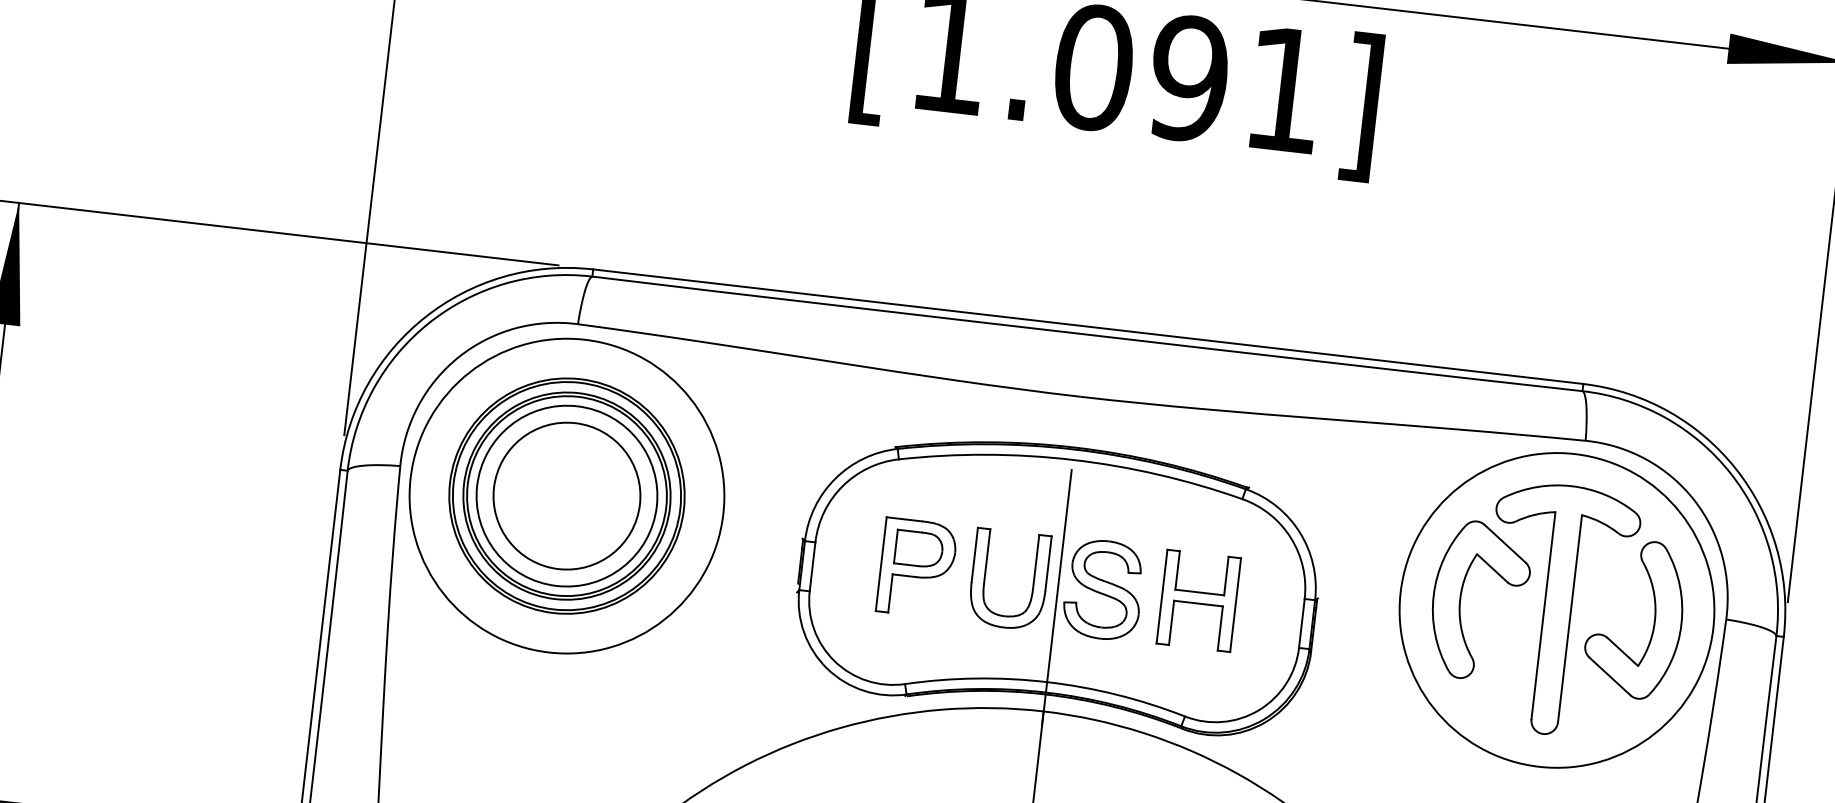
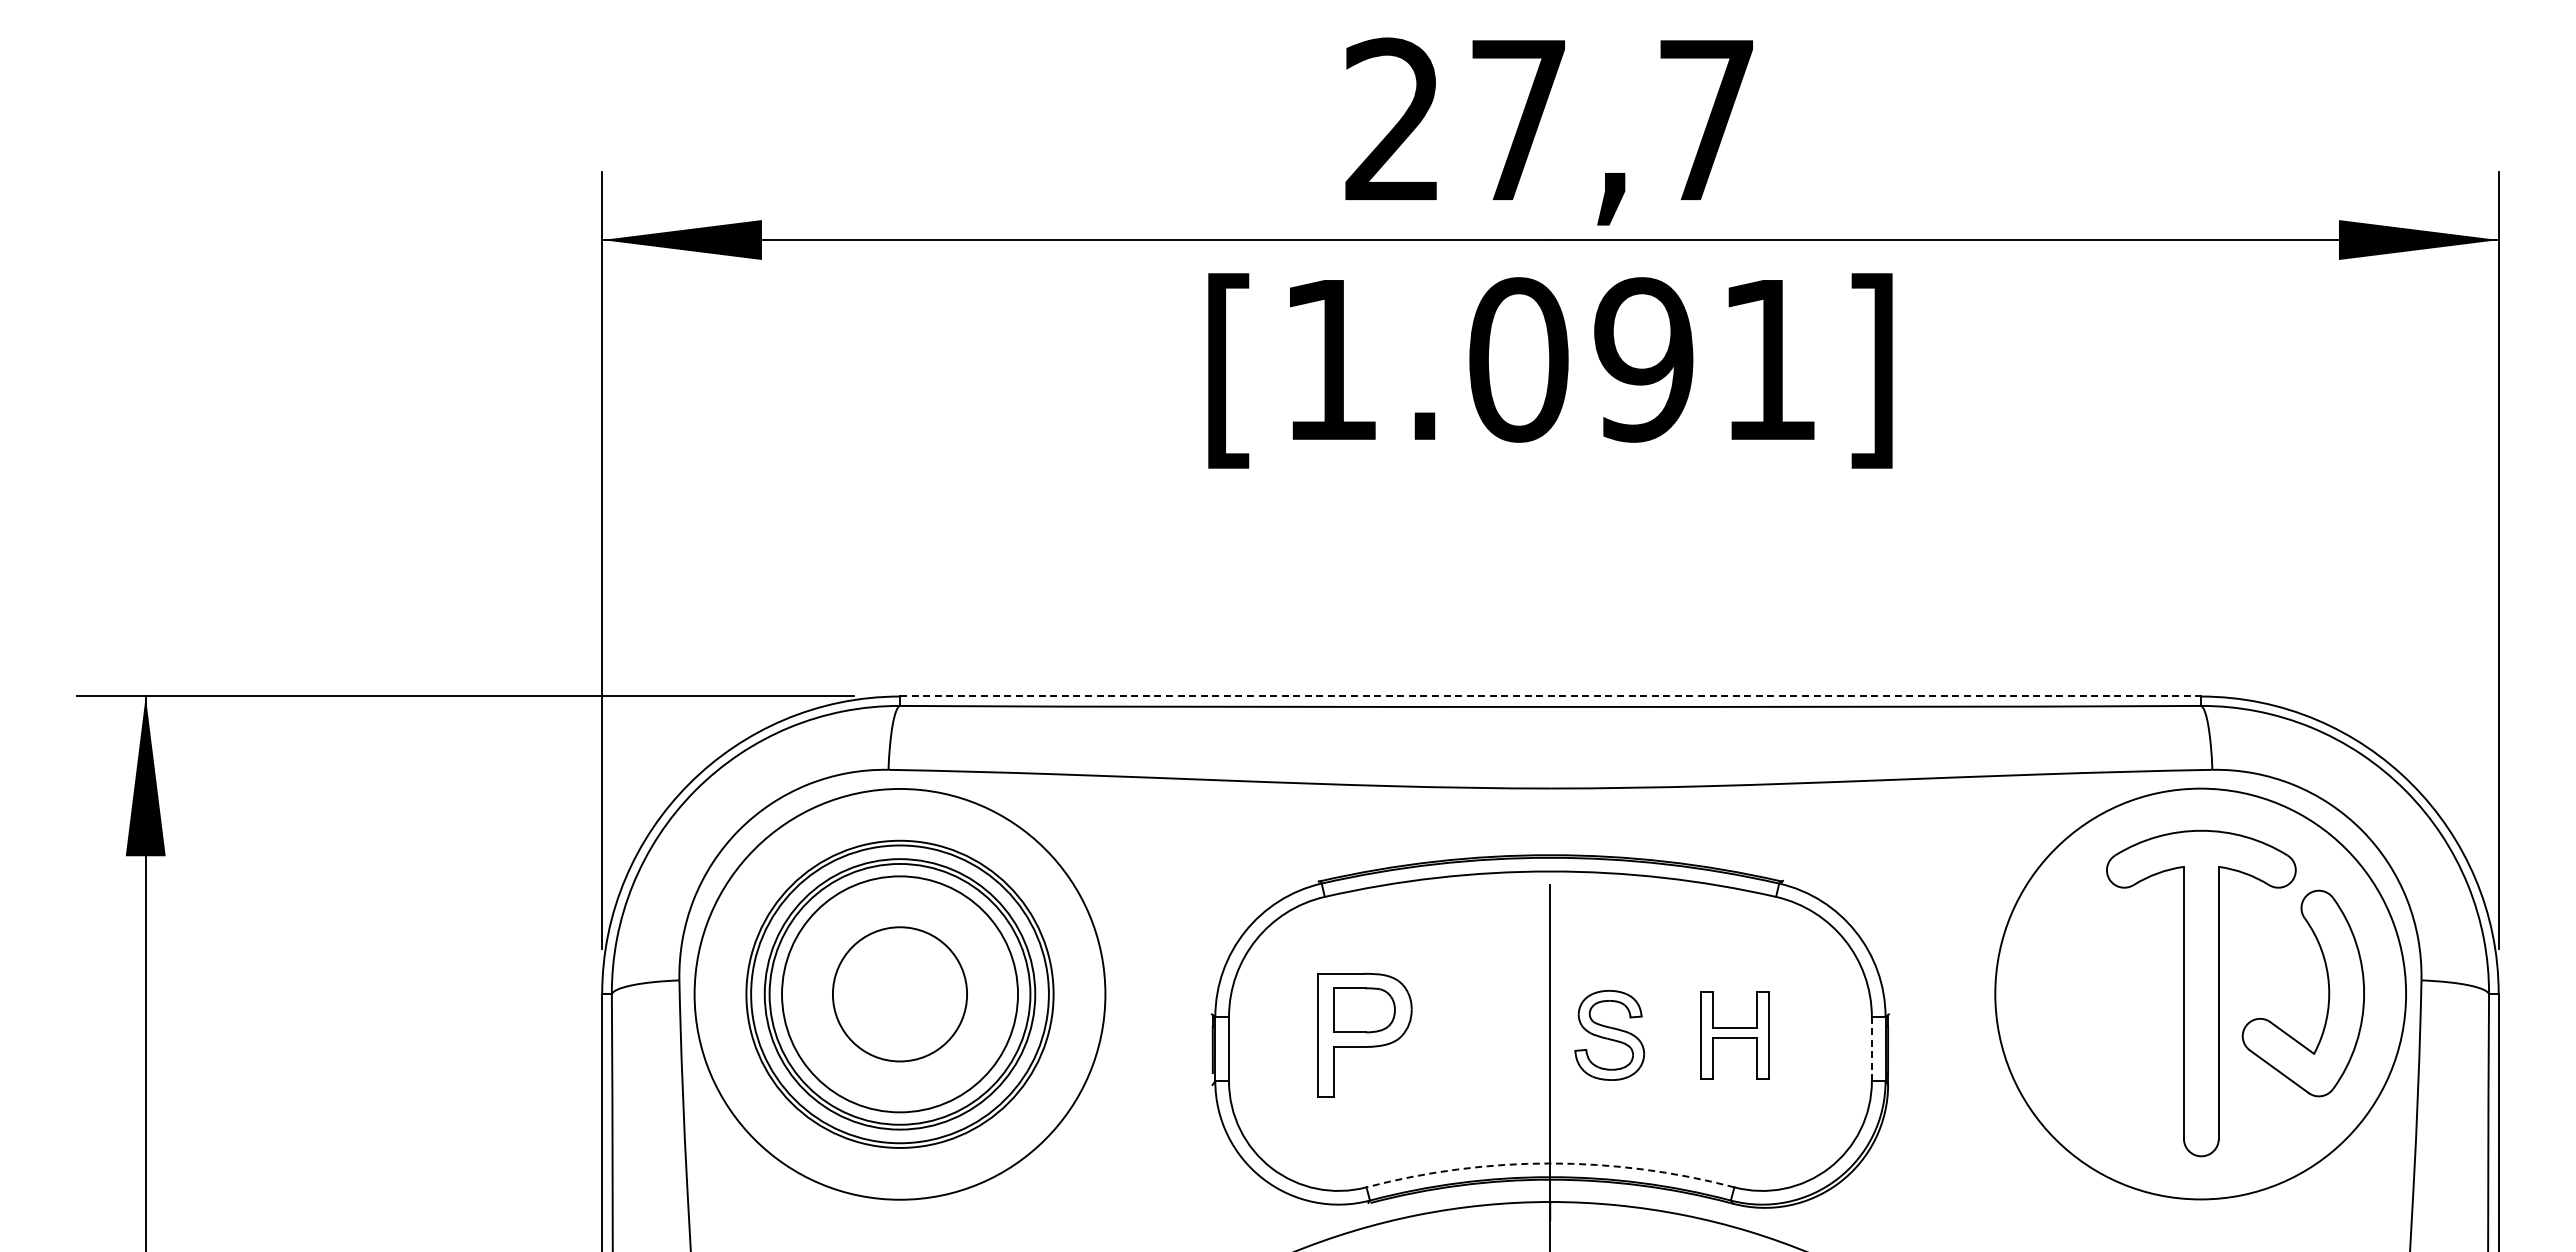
line: (1088, 326) -> (1550, 696), solid -> dashed
circle: (566, 496) -> (899, 994), size x0.7
part: (985, 577) -> (1454, 1036), removed
part: (1103, 589) -> (1609, 1035), size x0.7
part: (1460, 598) -> (2074, 993), removed
part: (1198, 600) -> (1734, 1035), size x0.7
line: (1301, 622) -> (1871, 1048), solid -> dashed
arc: (1047, 682) -> (1550, 1163), solid -> dashed

